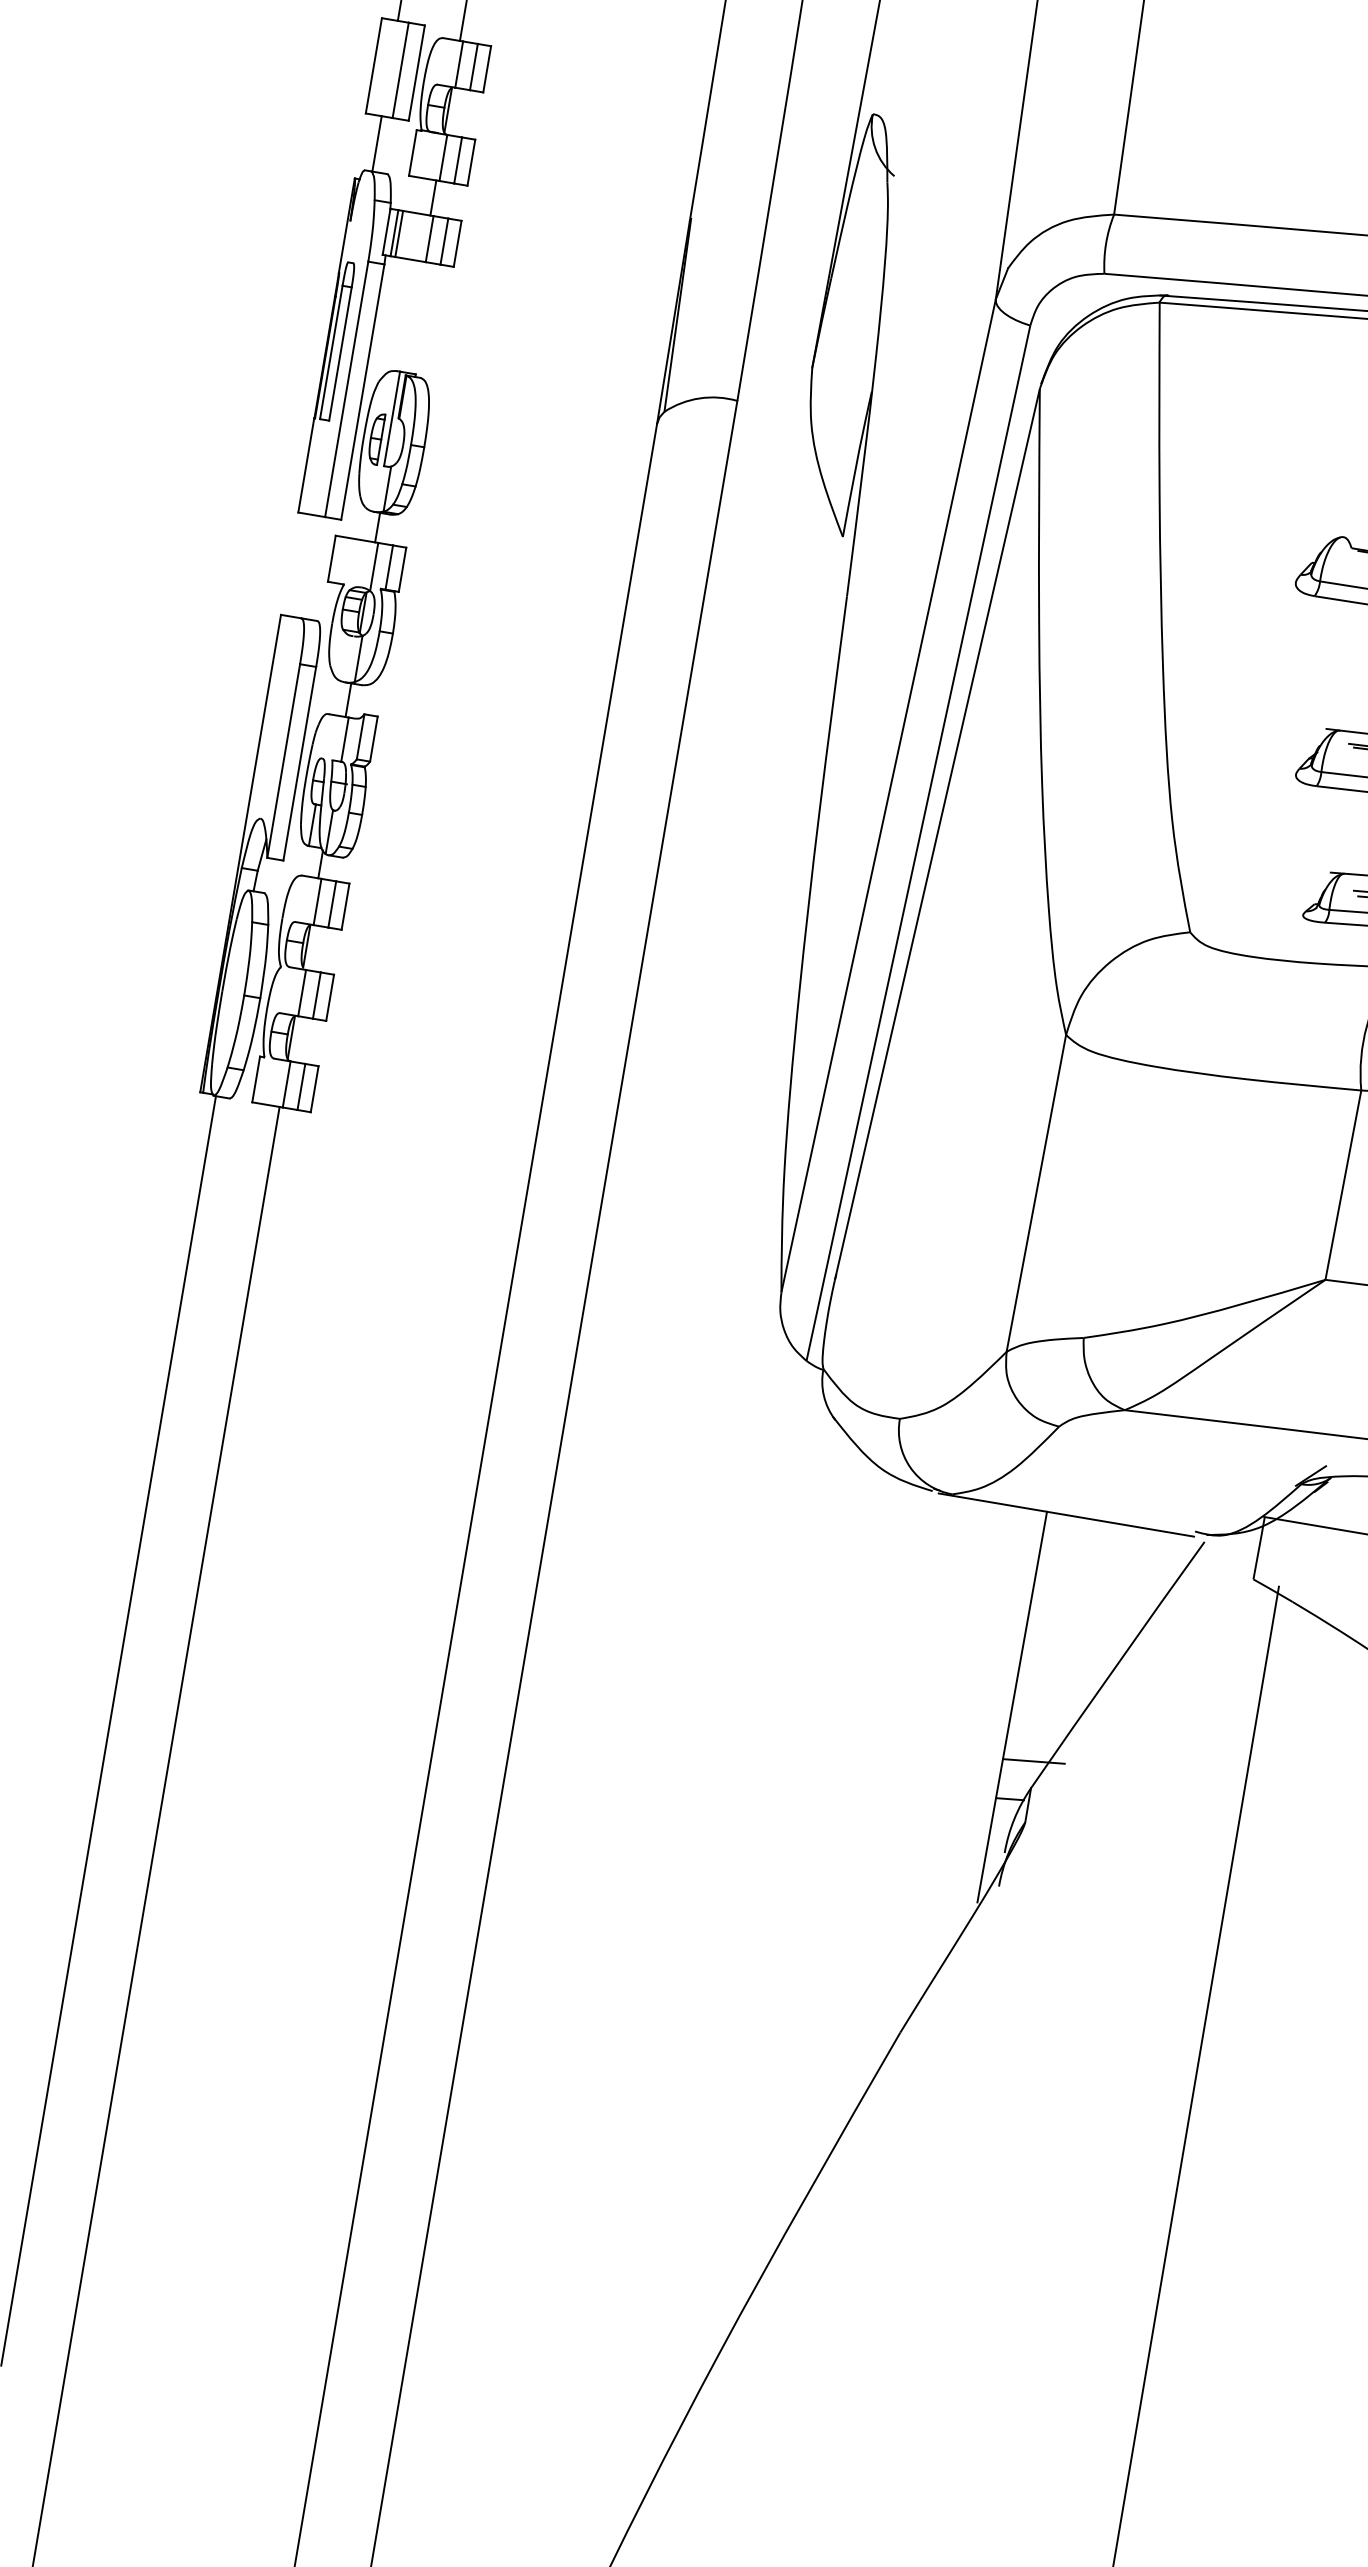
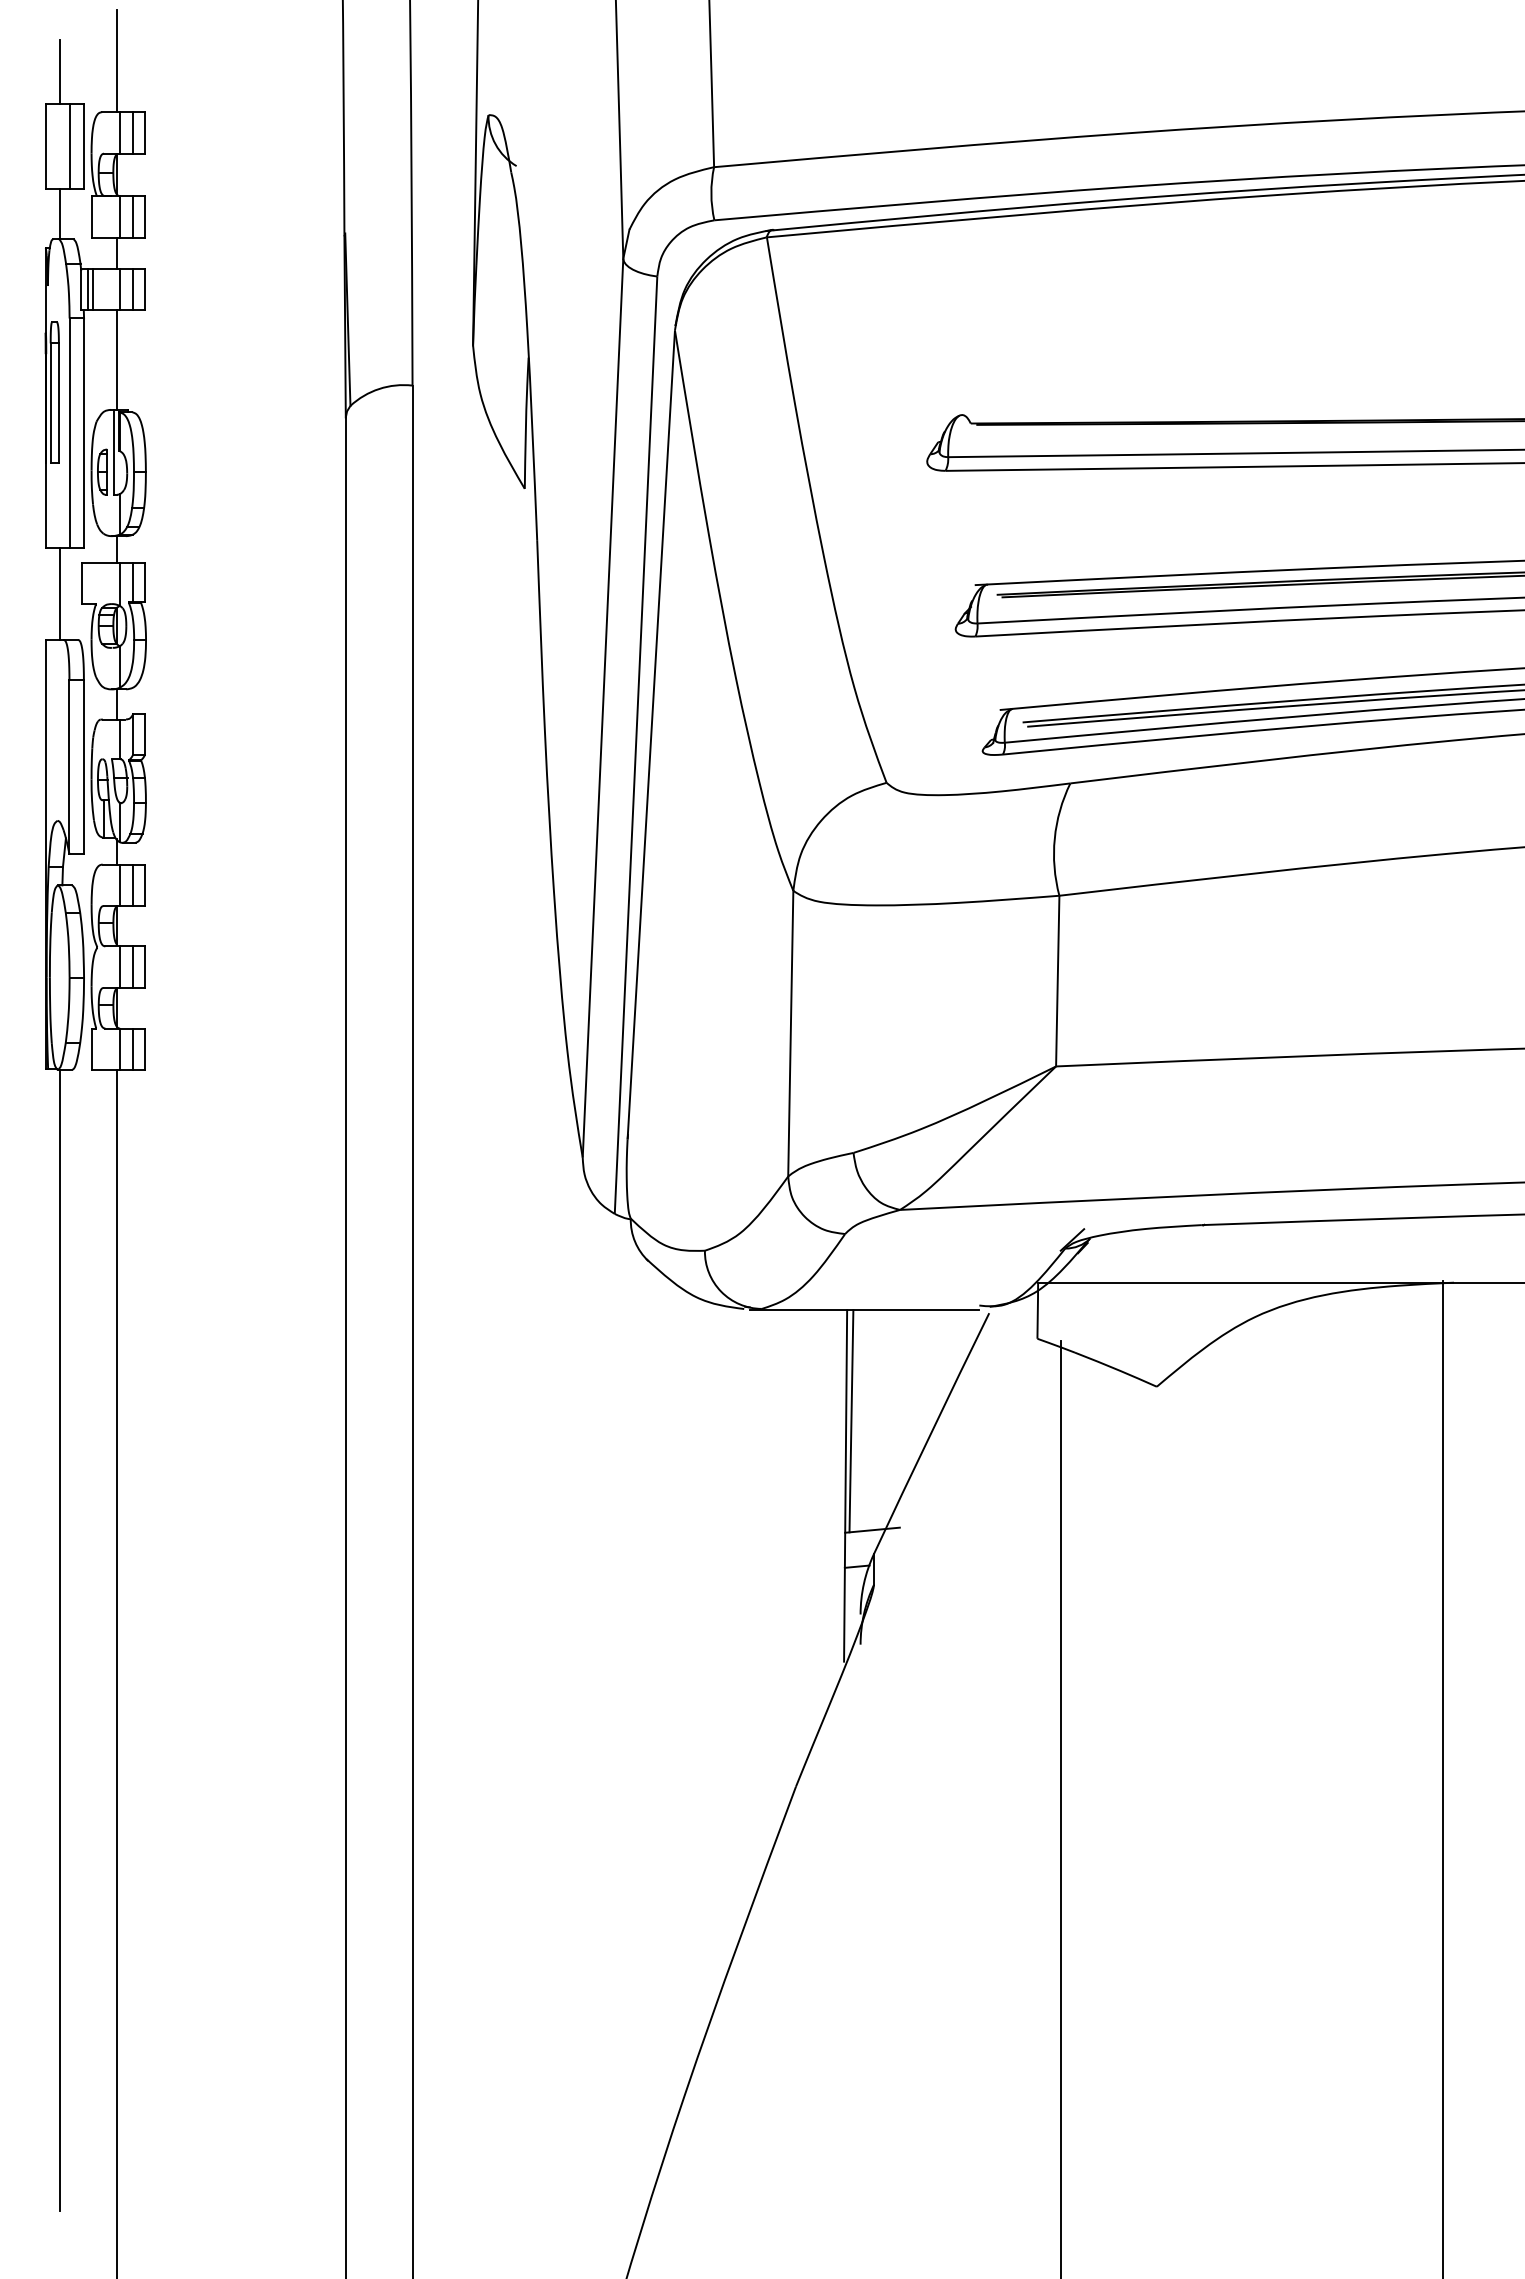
line: (413, 316) -> (117, 359), added
line: (305, 565) -> (59, 593), added
line: (1030, 1636) -> (851, 1421), added

